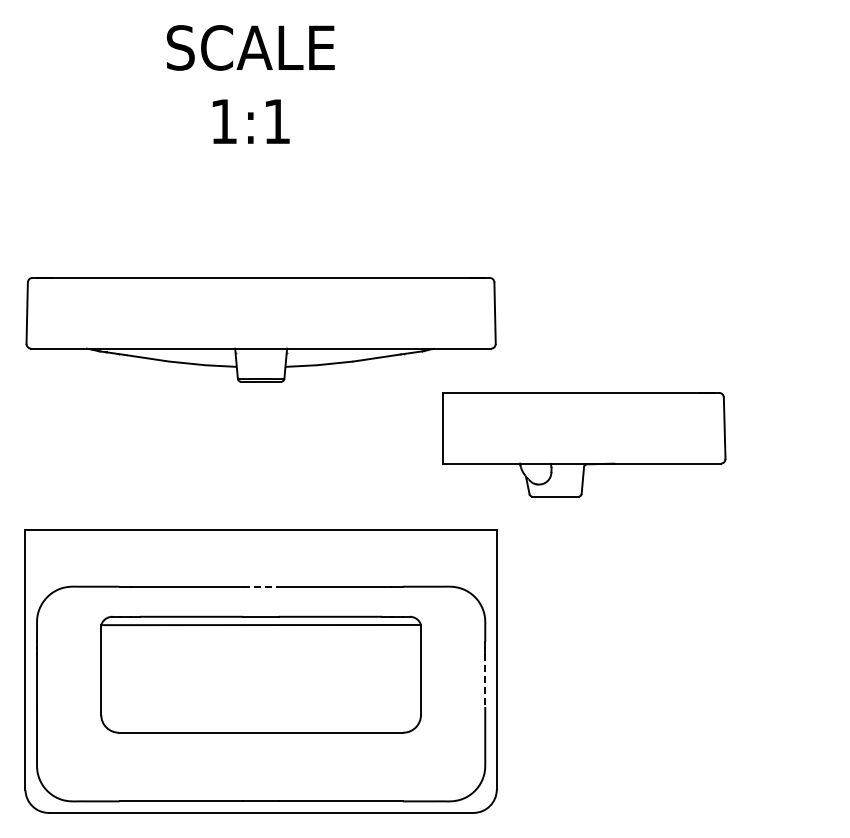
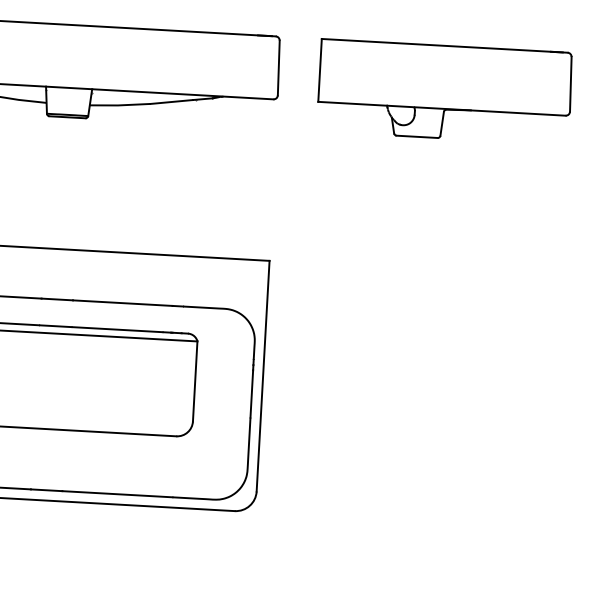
part: (584, 444) -> (445, 91), moved
line: (261, 586) -> (57, 299), dashed -> solid
line: (485, 680) -> (252, 393), dashed -> solid

